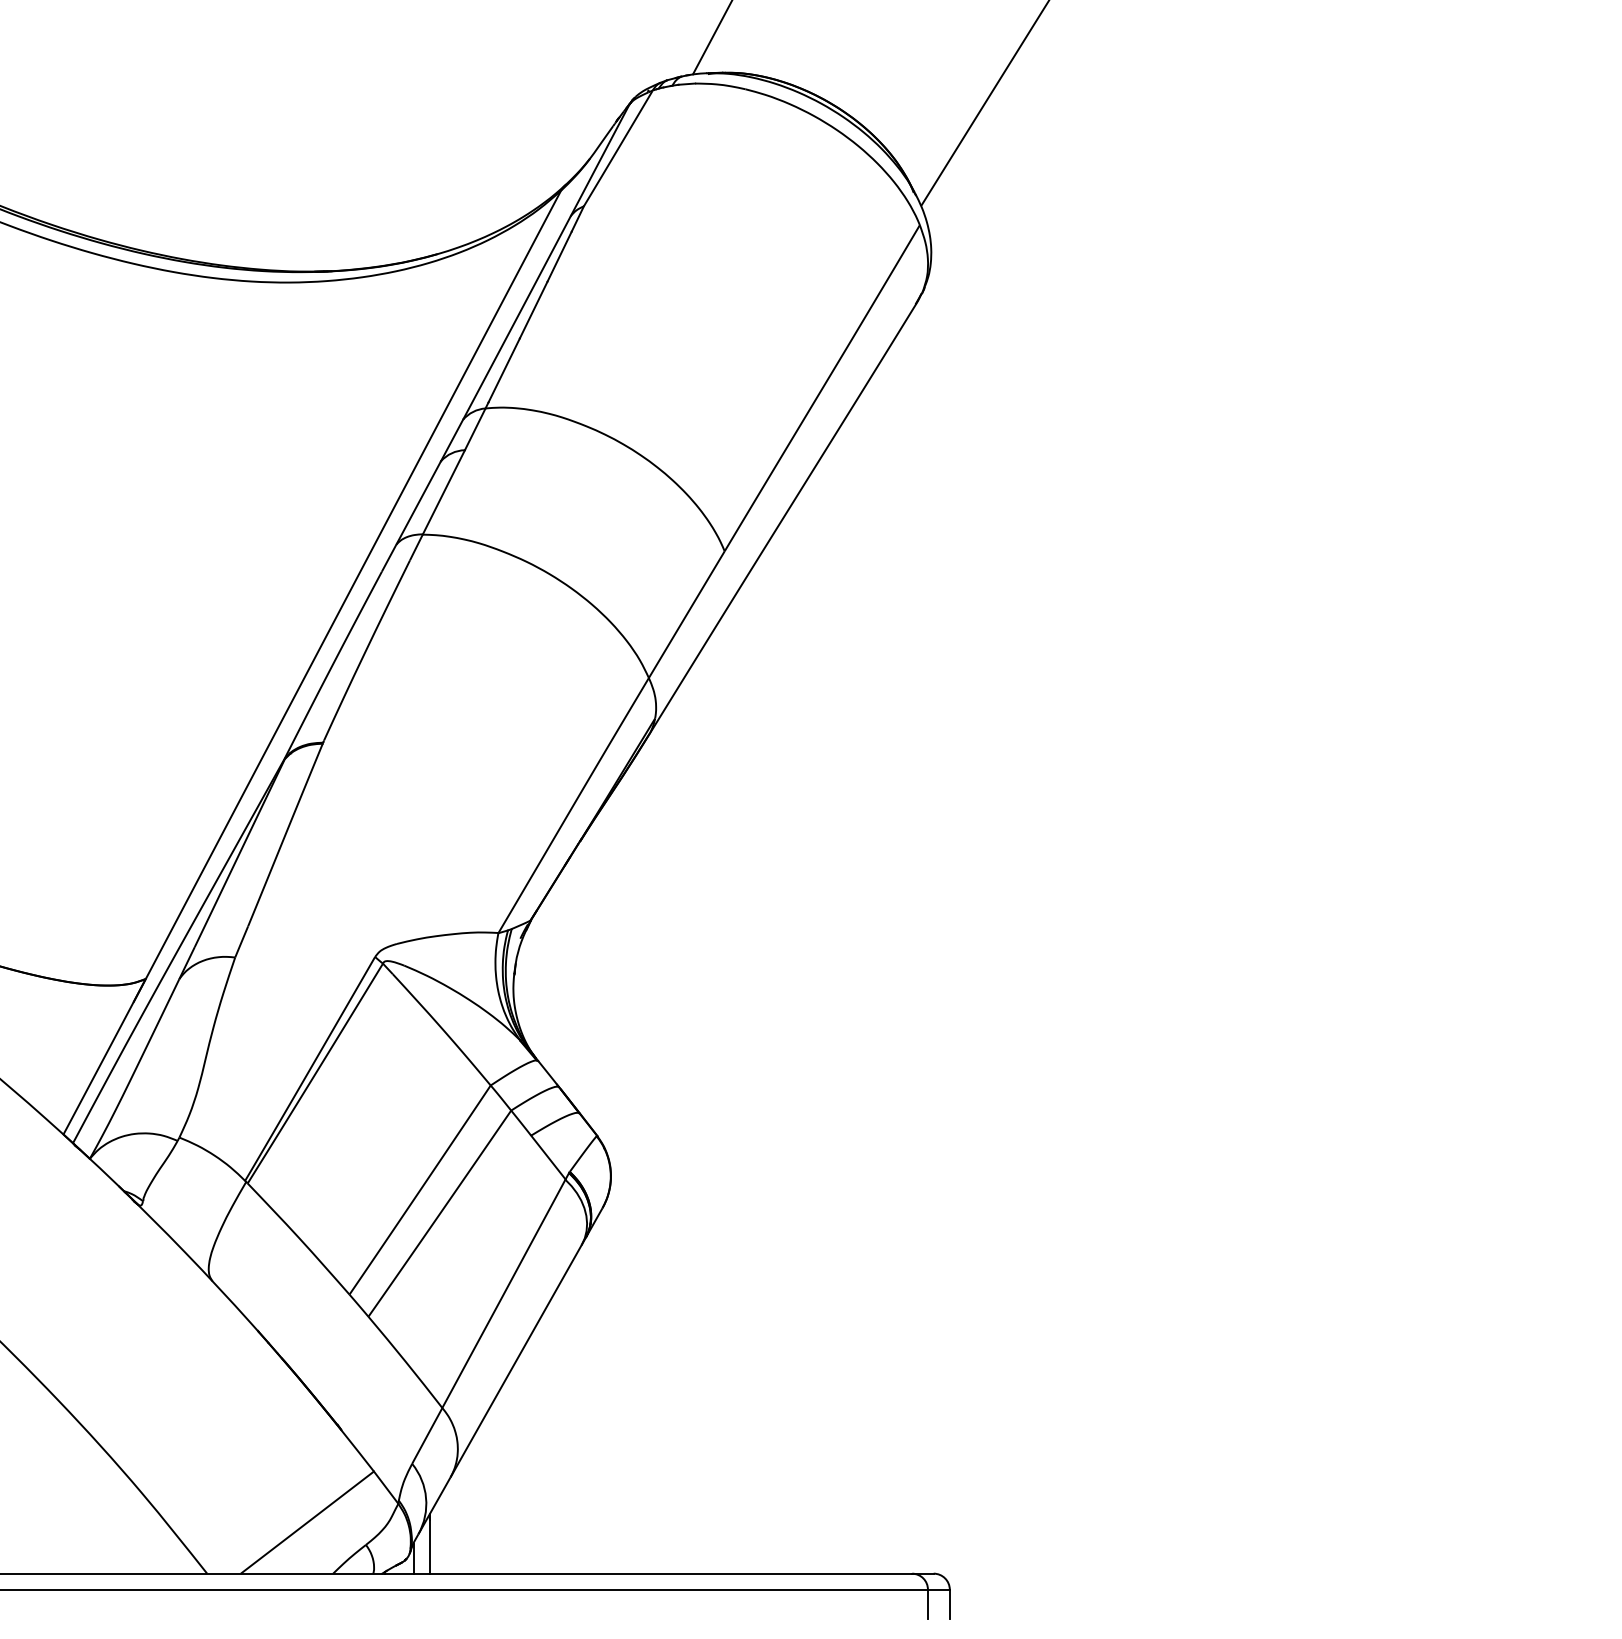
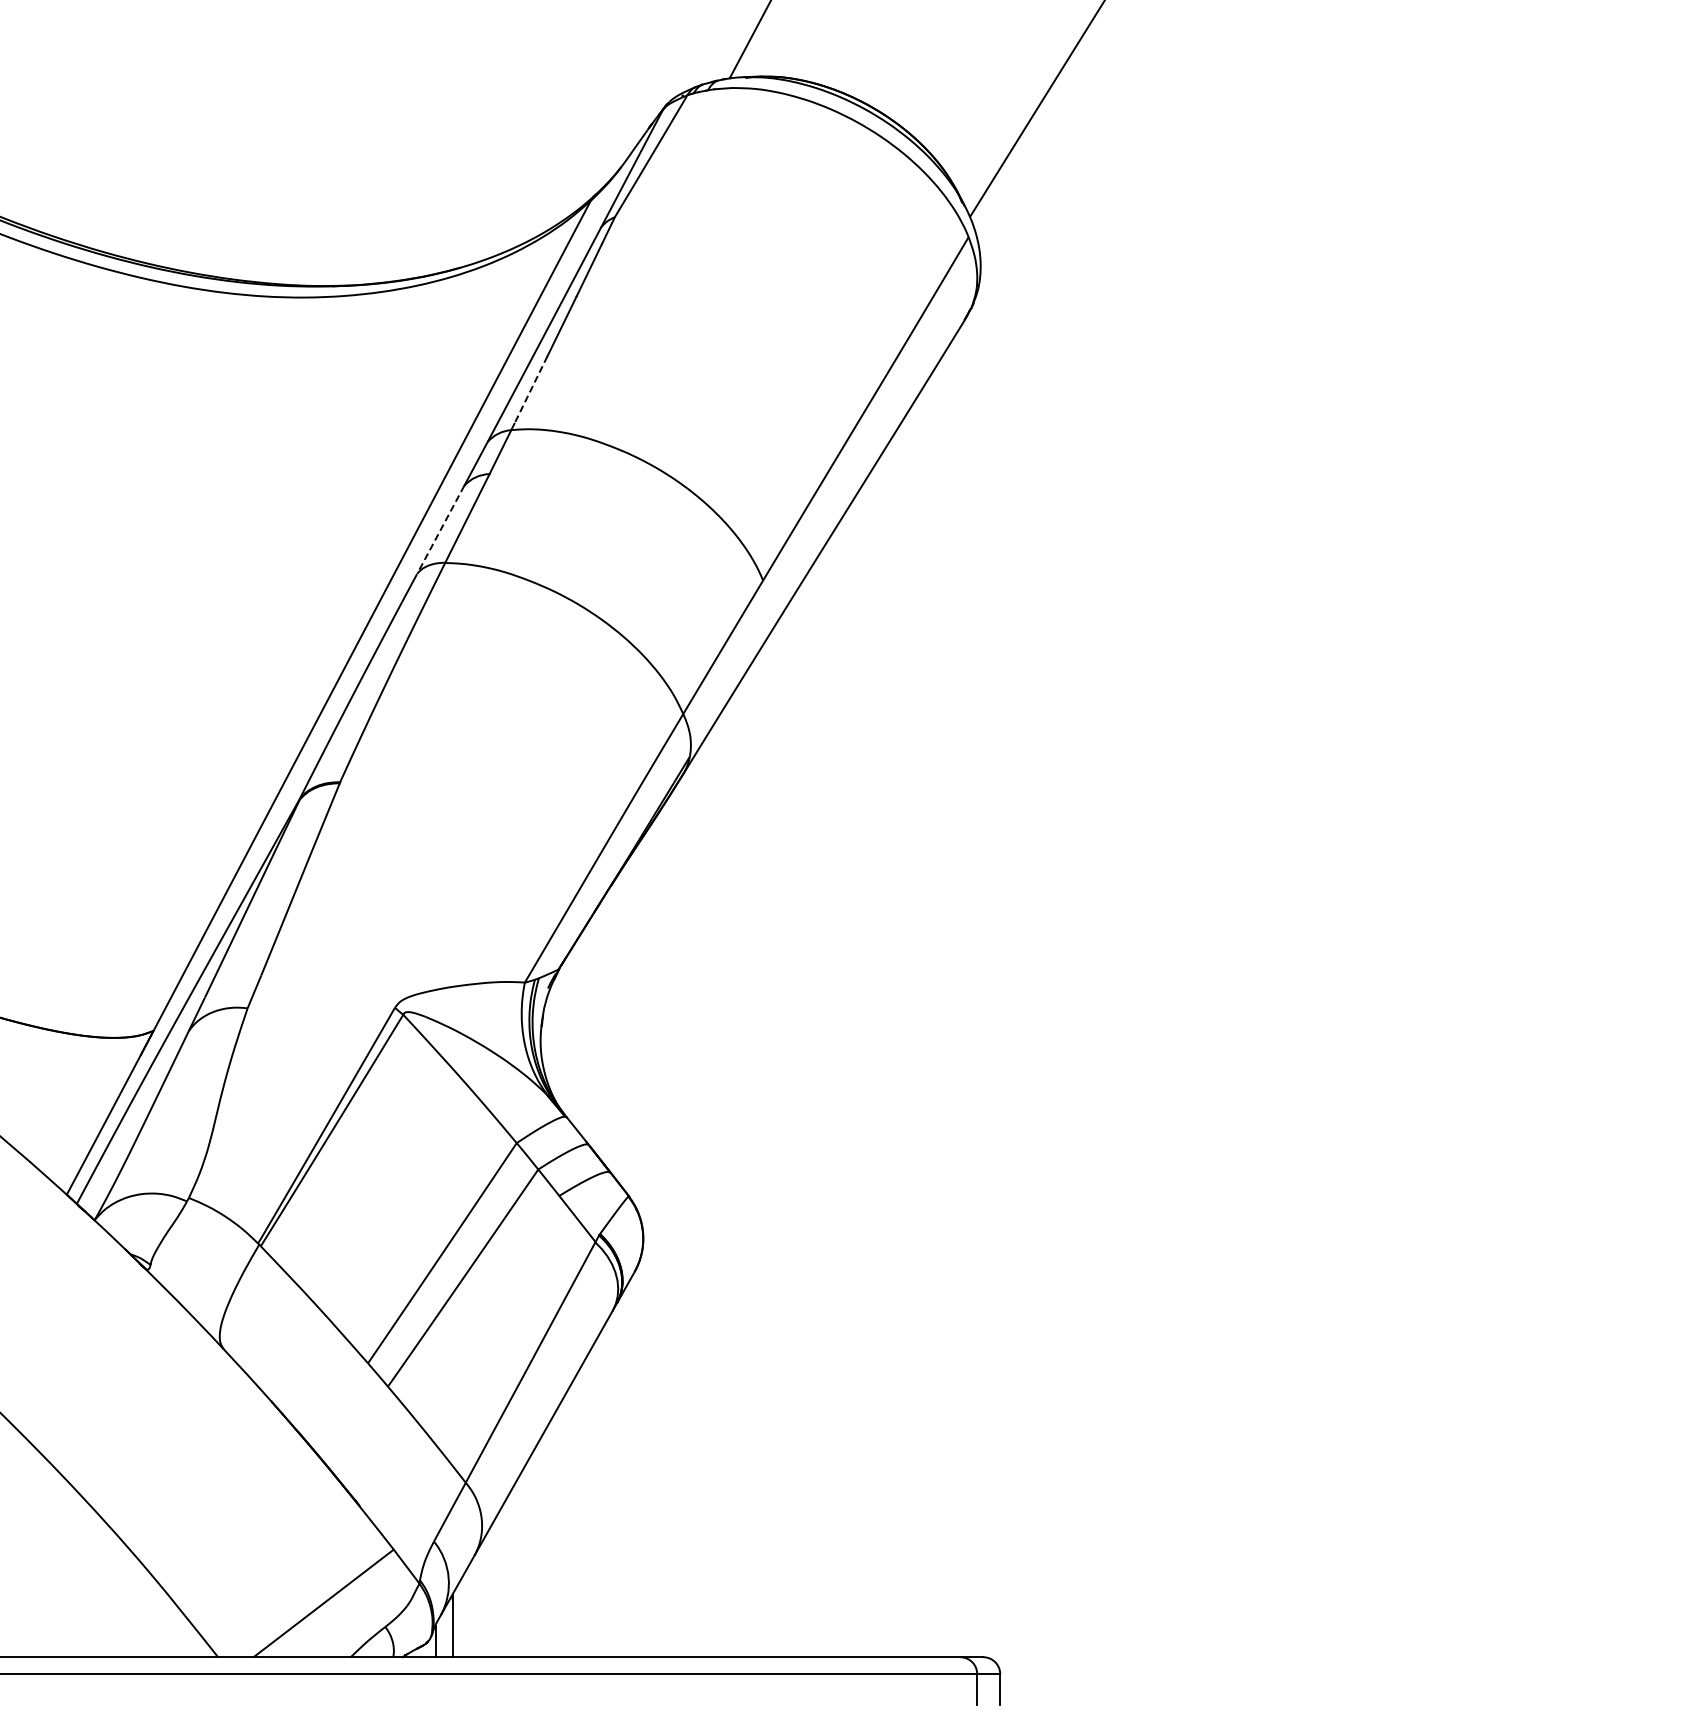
line: (503, 370) -> (530, 390), solid -> dashed
line: (418, 502) -> (440, 529), solid -> dashed

